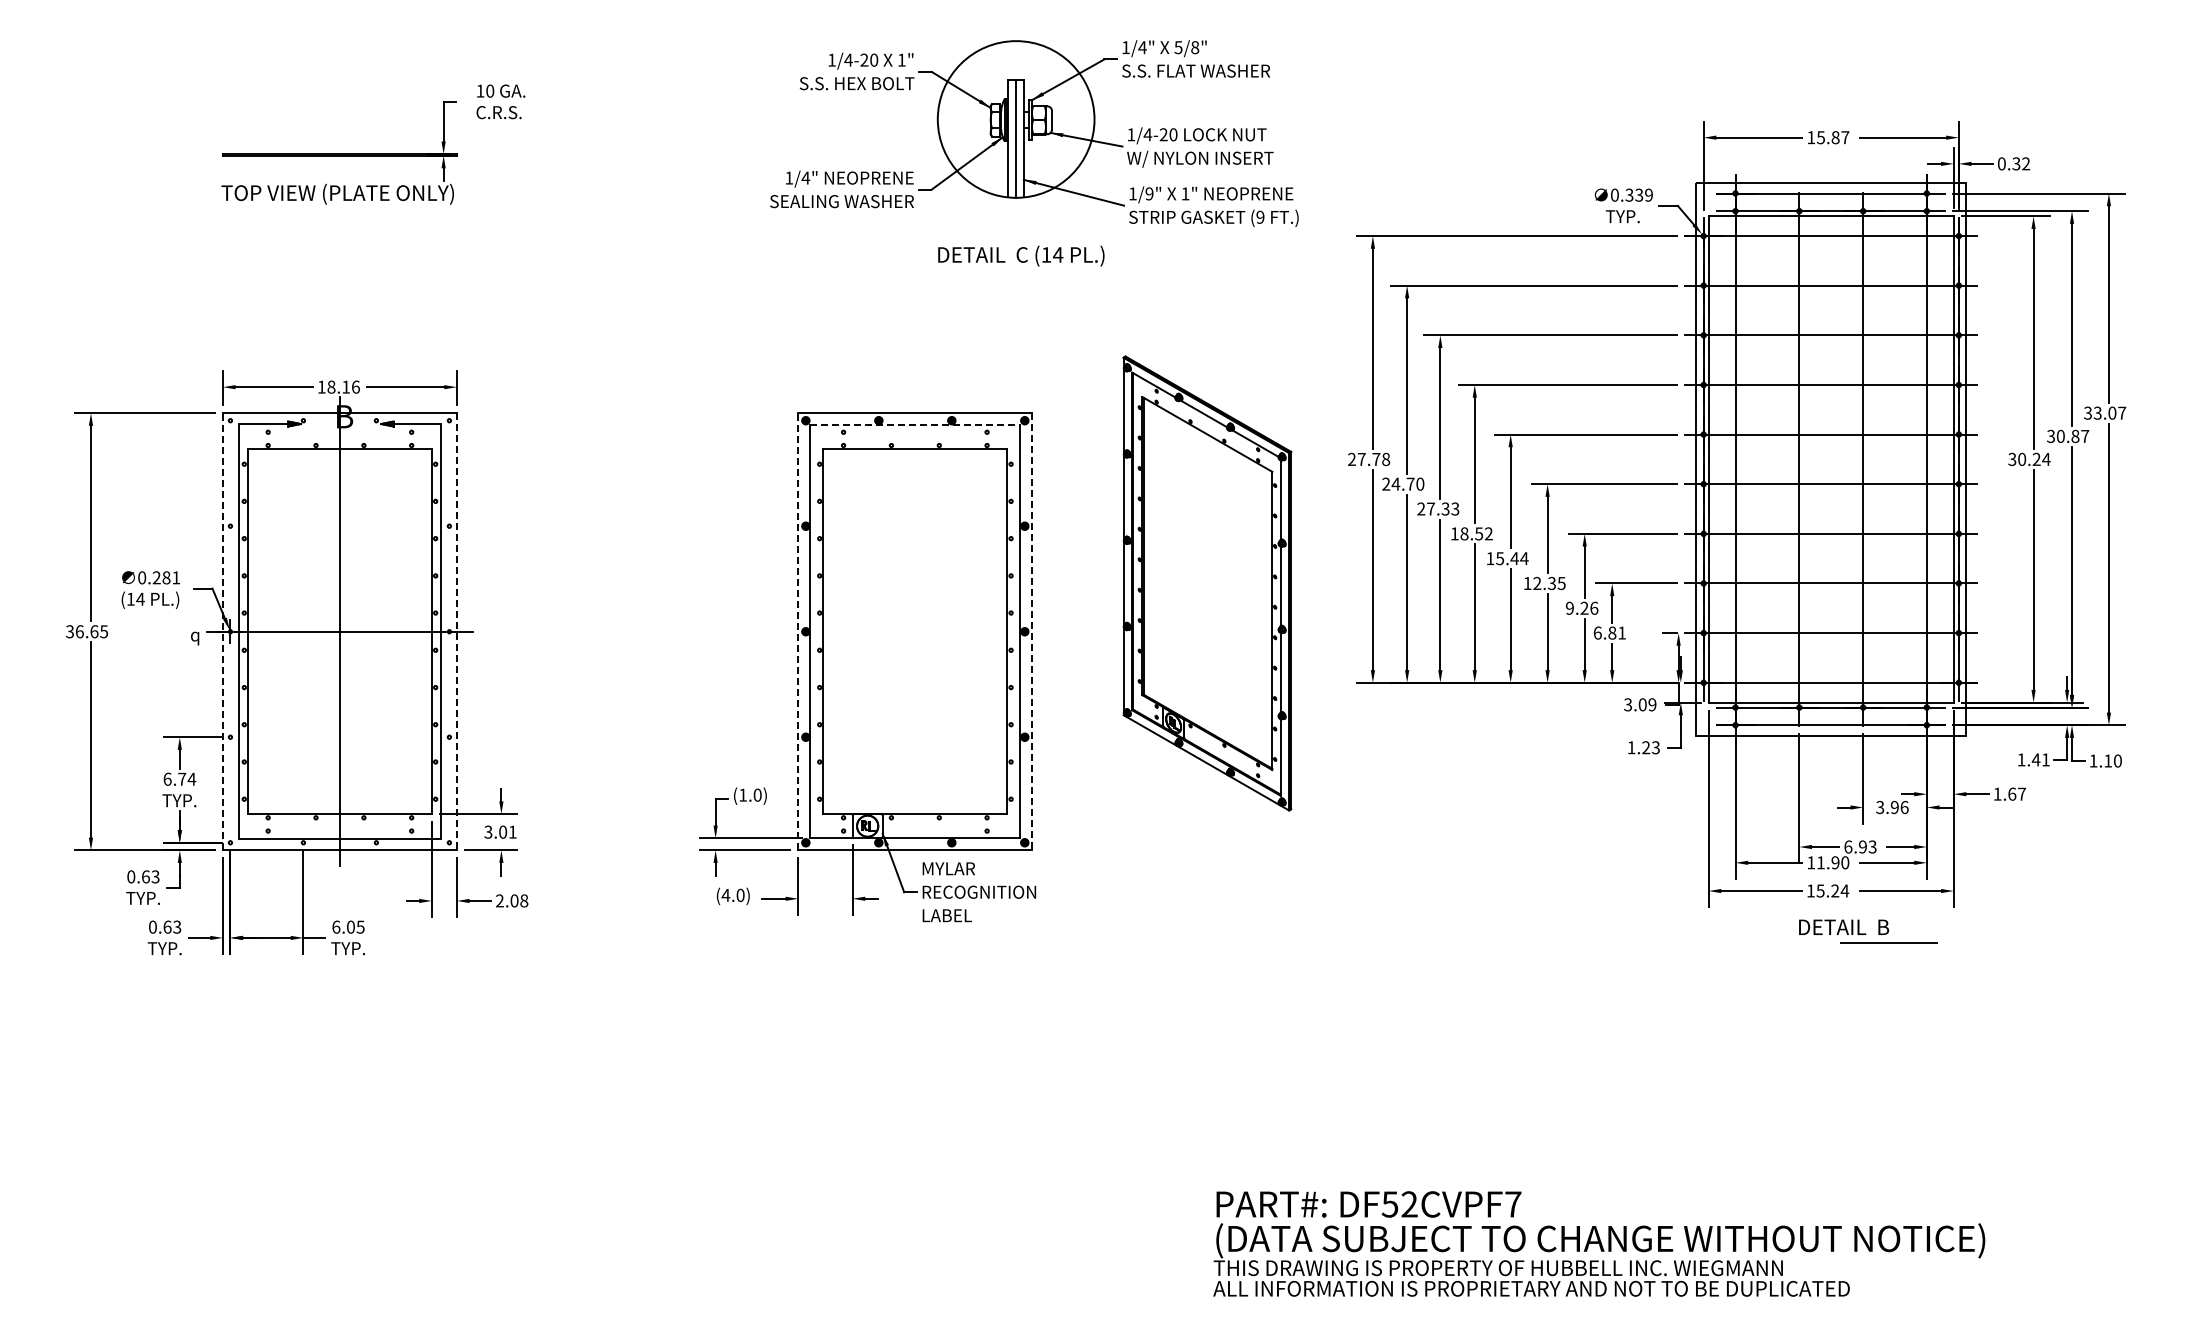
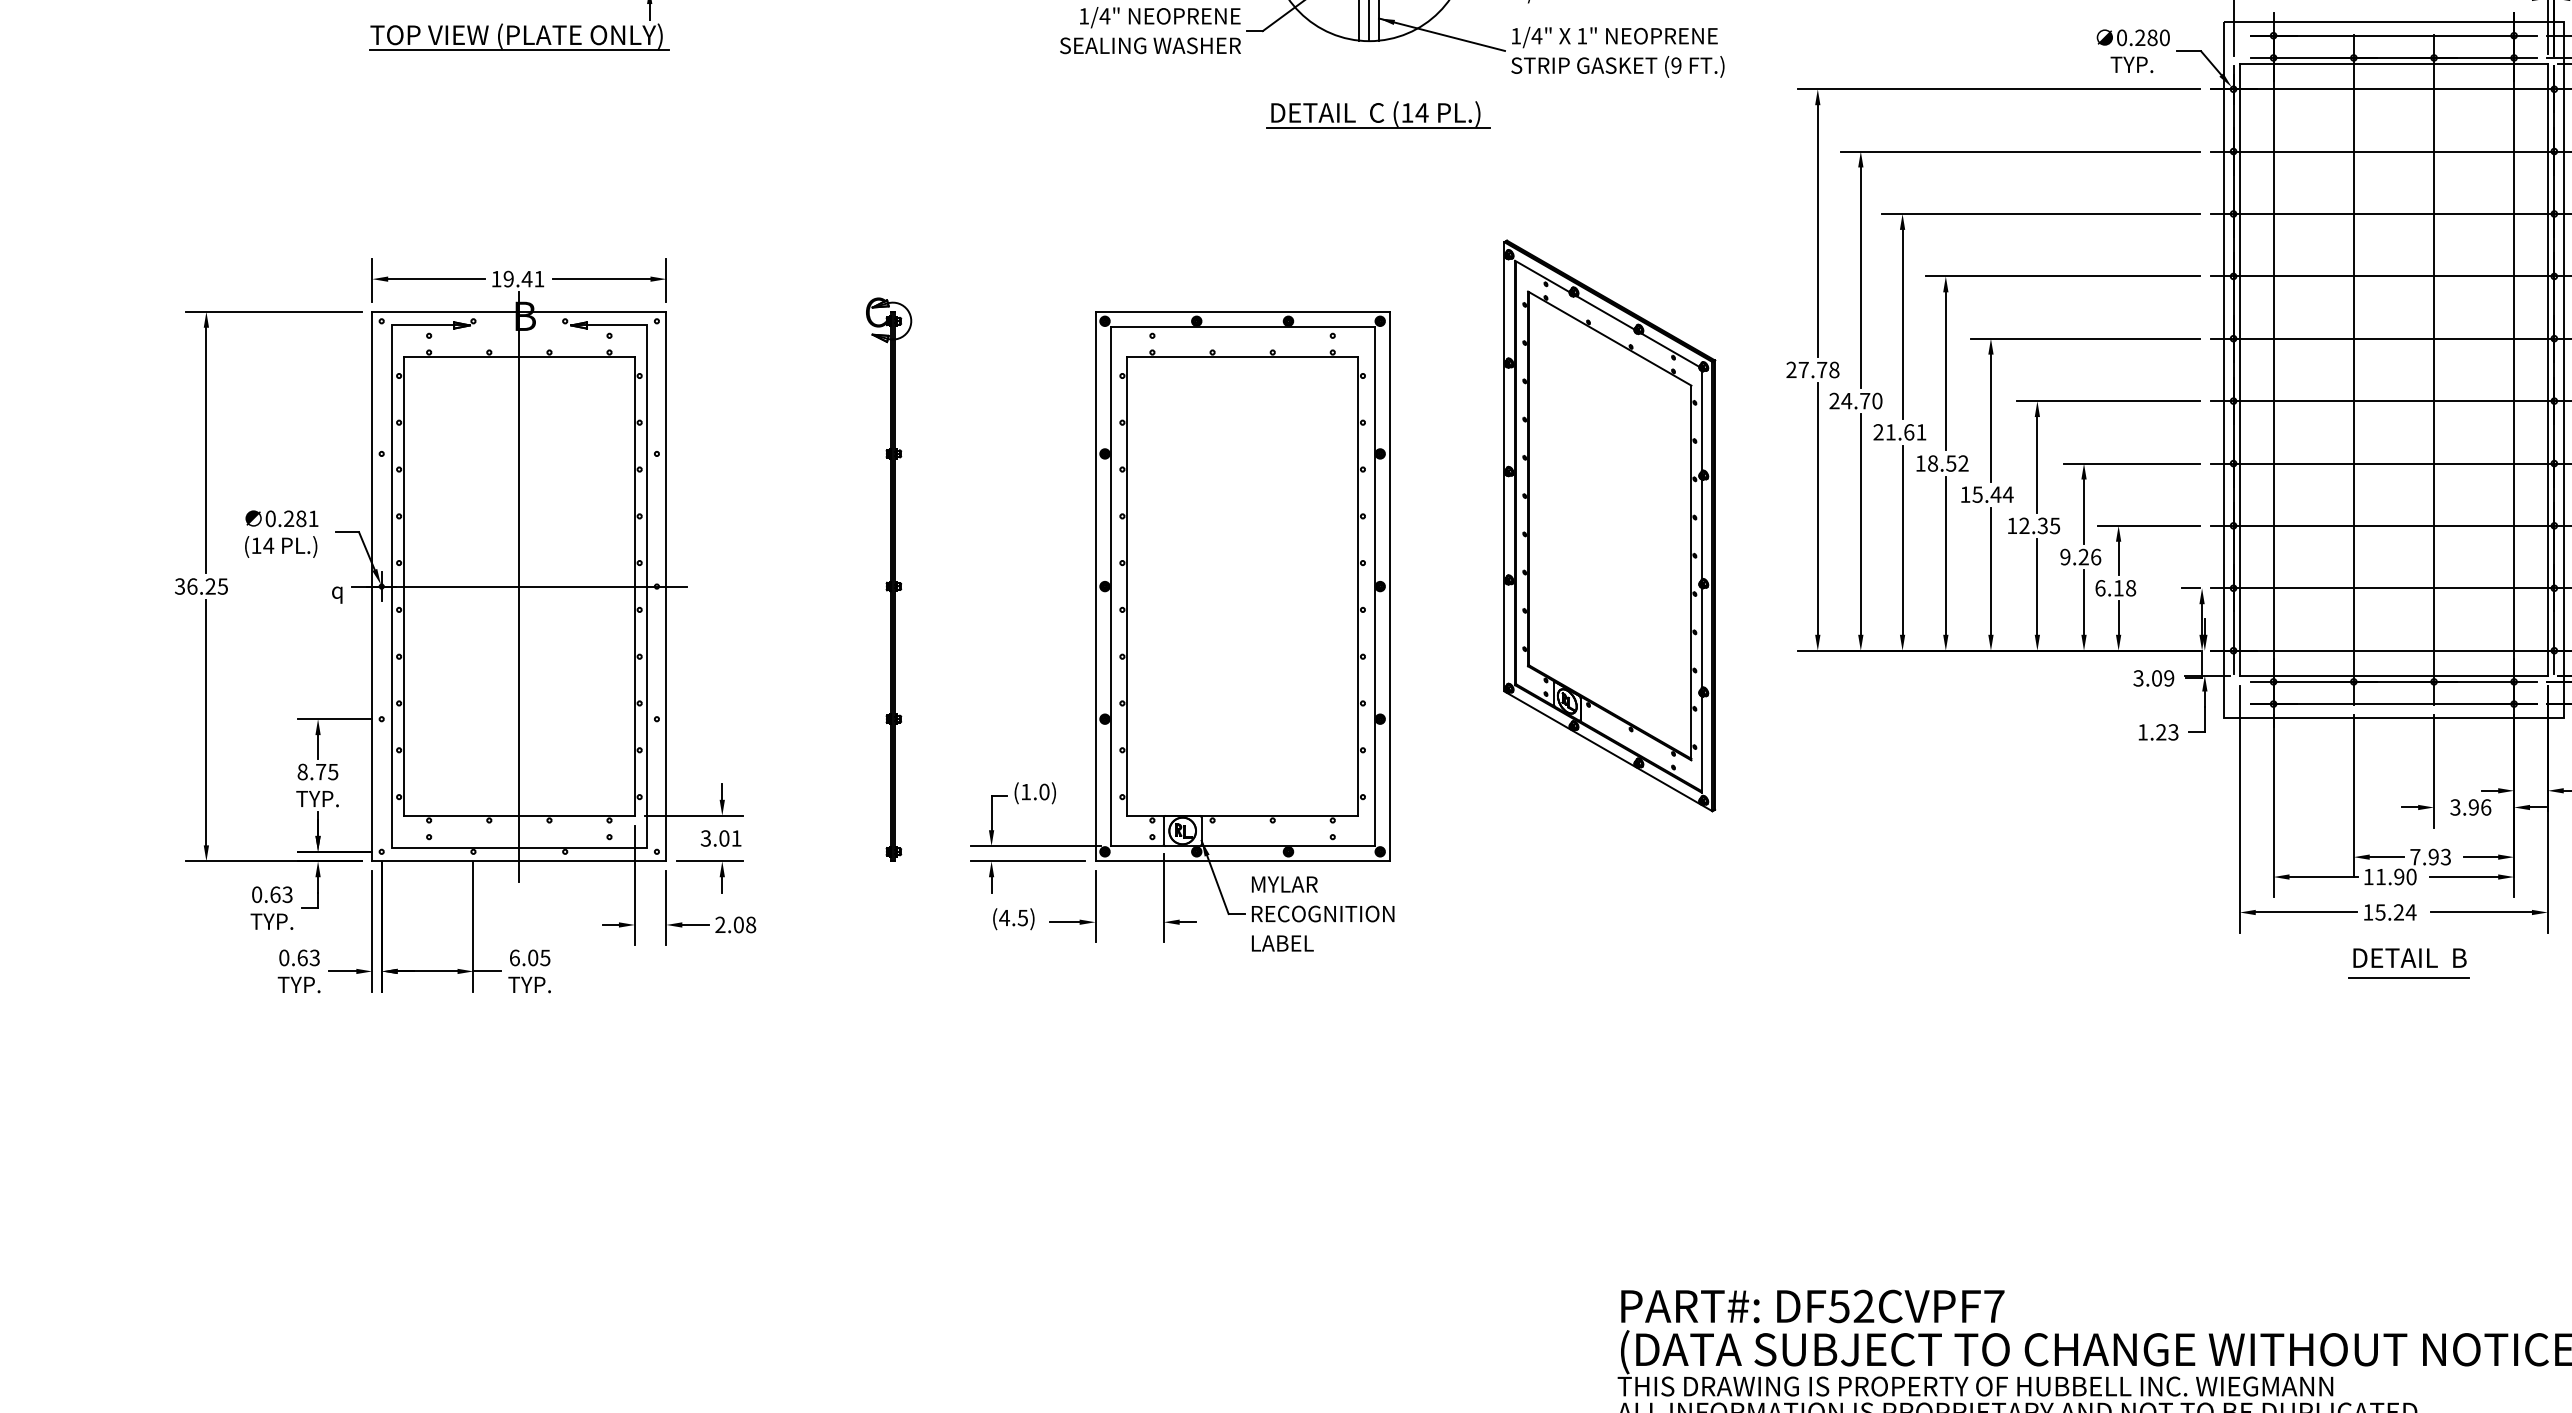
text: (1149, 193) -> (1536, 35), 1/9" -> 1/4"
text: (1638, 194) -> (2151, 36), 0.339 -> 0.280
line: (339, 204) -> (518, 49), added
line: (1022, 266) -> (1377, 127), added
text: (343, 386) -> (523, 278), 18.16 -> 19.41
line: (915, 425) -> (1242, 327), dashed -> solid
text: (1443, 508) -> (1906, 431), 27.33 -> 21.61
part: (633, 625) -> (888, 578), added
text: (94, 631) -> (210, 586), 36.65 -> 36.25
line: (222, 631) -> (371, 586), dashed -> solid
line: (456, 631) -> (665, 586), dashed -> solid
line: (798, 631) -> (1095, 586), dashed -> solid
line: (1032, 631) -> (1389, 586), dashed -> solid
text: (1617, 632) -> (2125, 587), 6.81 -> 6.18
text: (179, 778) -> (317, 771), 6.74 -> 8.75
text: (1848, 846) -> (2415, 856), 6.93 -> 7.93
text: (740, 894) -> (1022, 916), (4.0) -> (4.5)
line: (1888, 942) -> (2408, 977), moved

